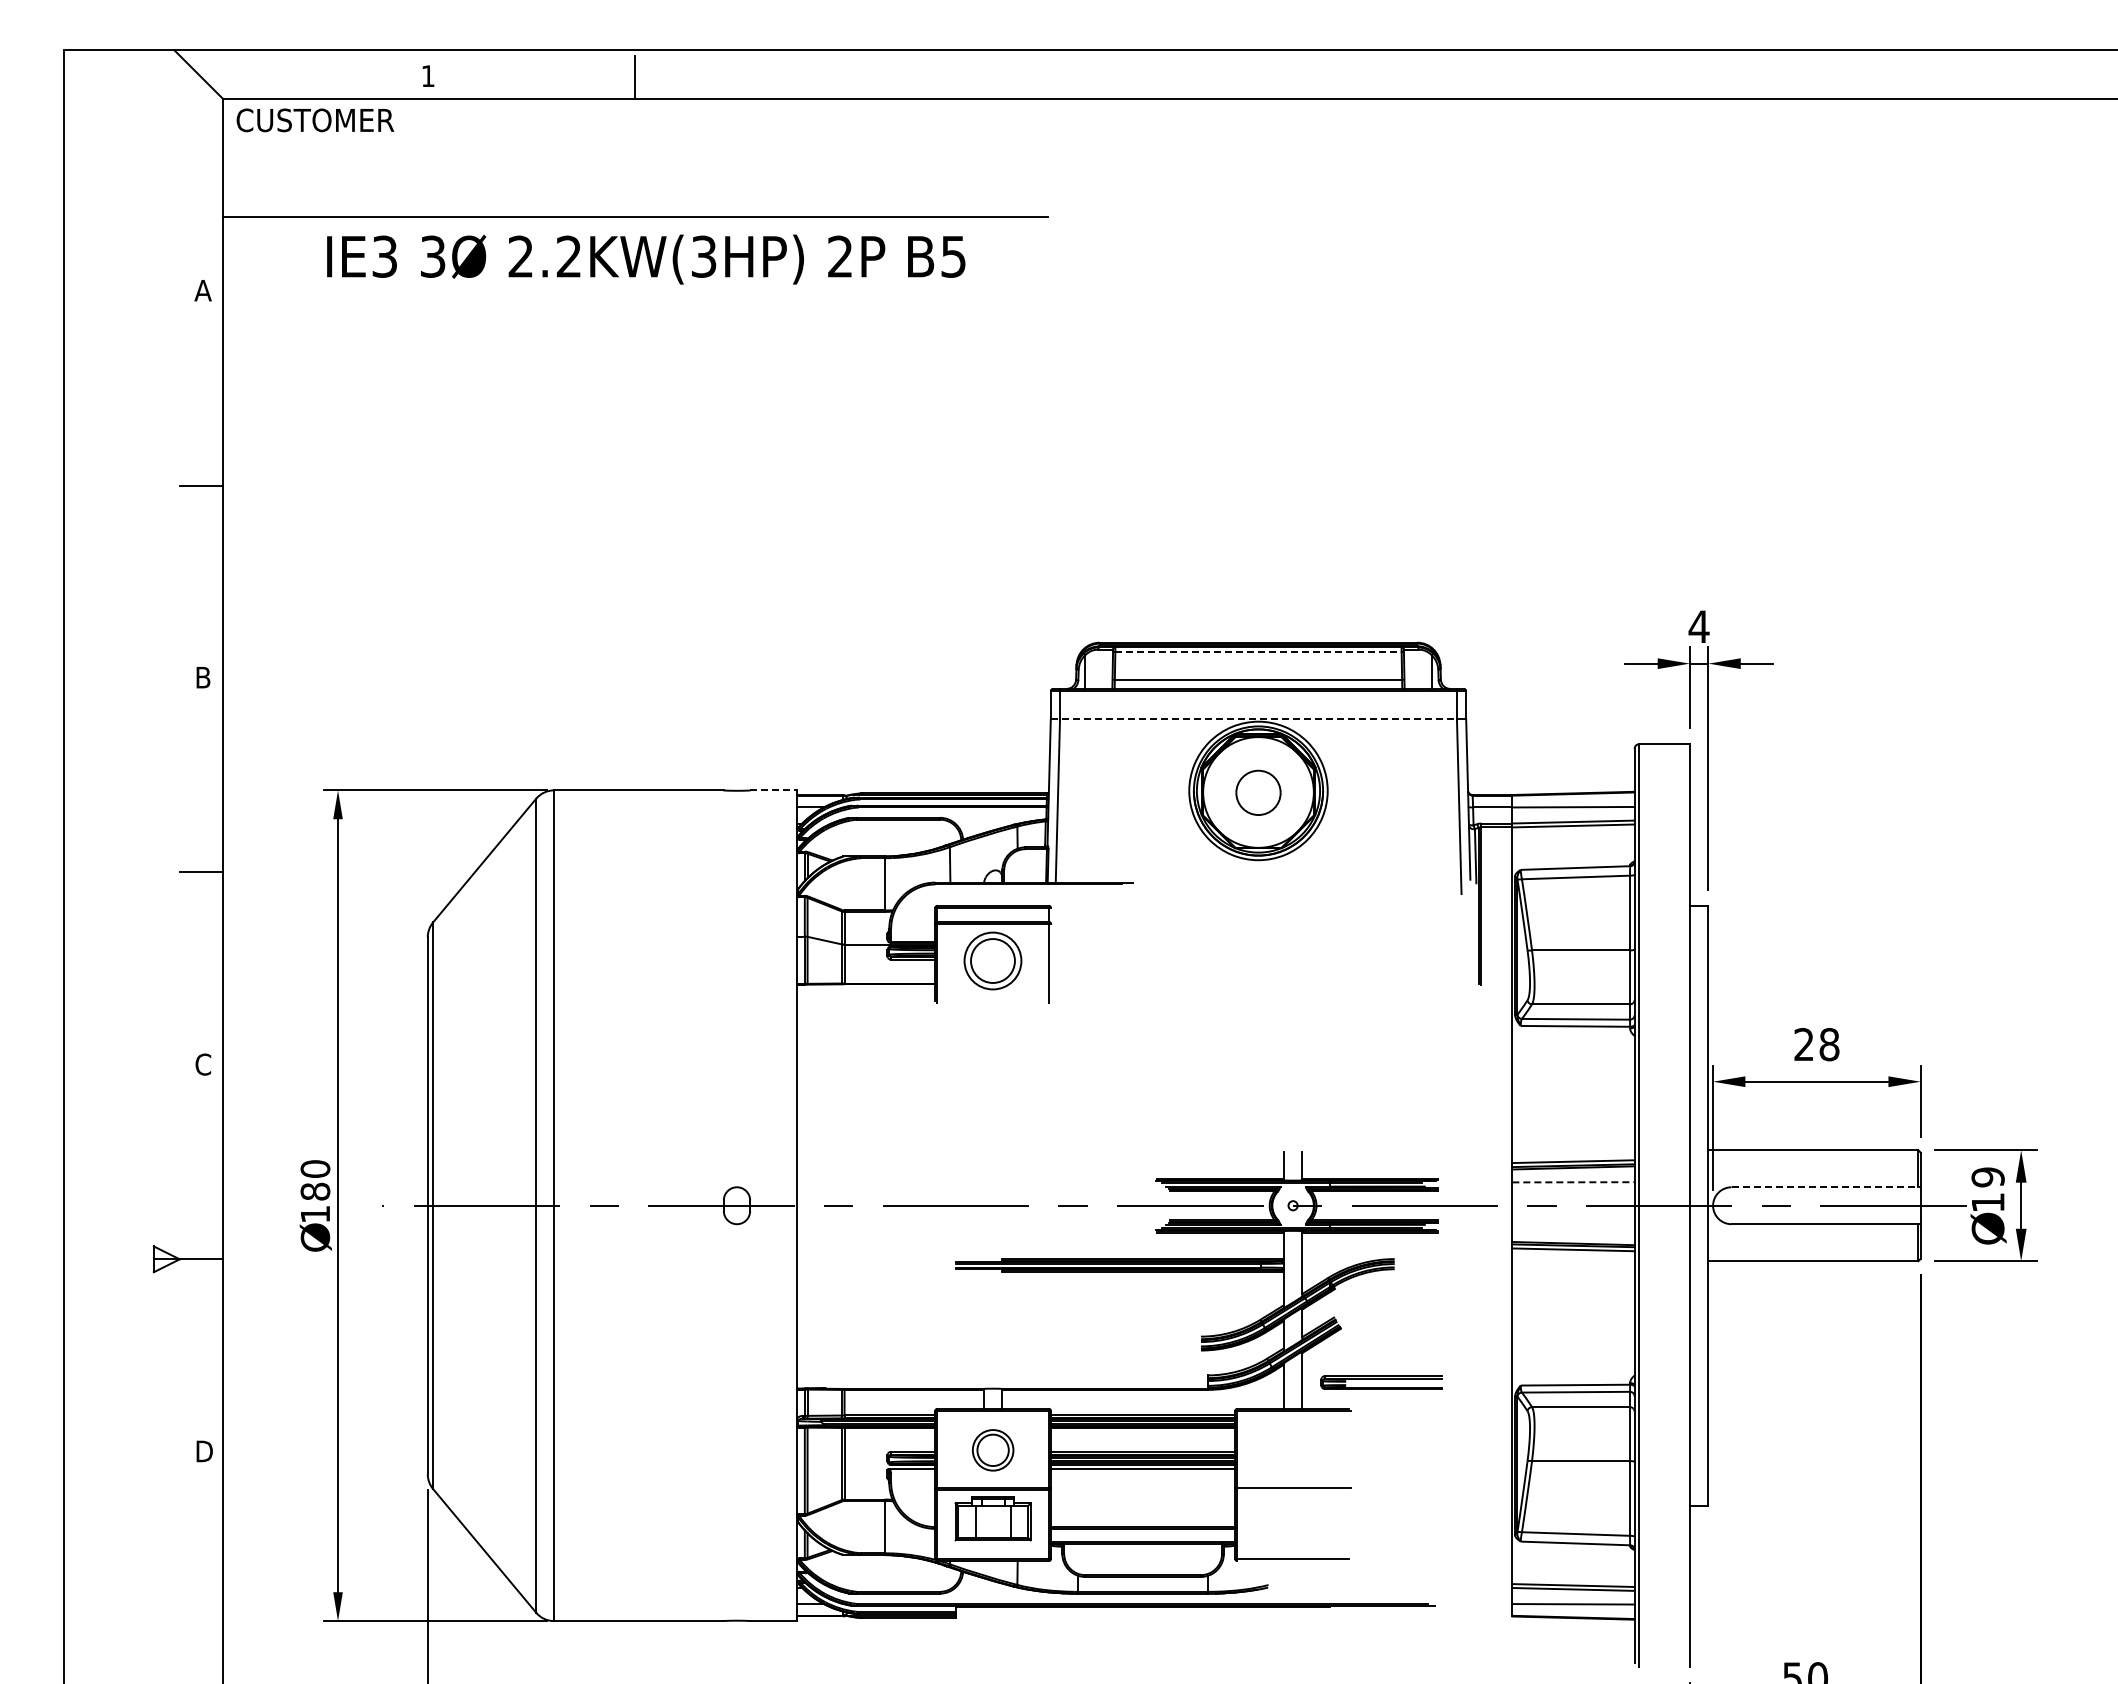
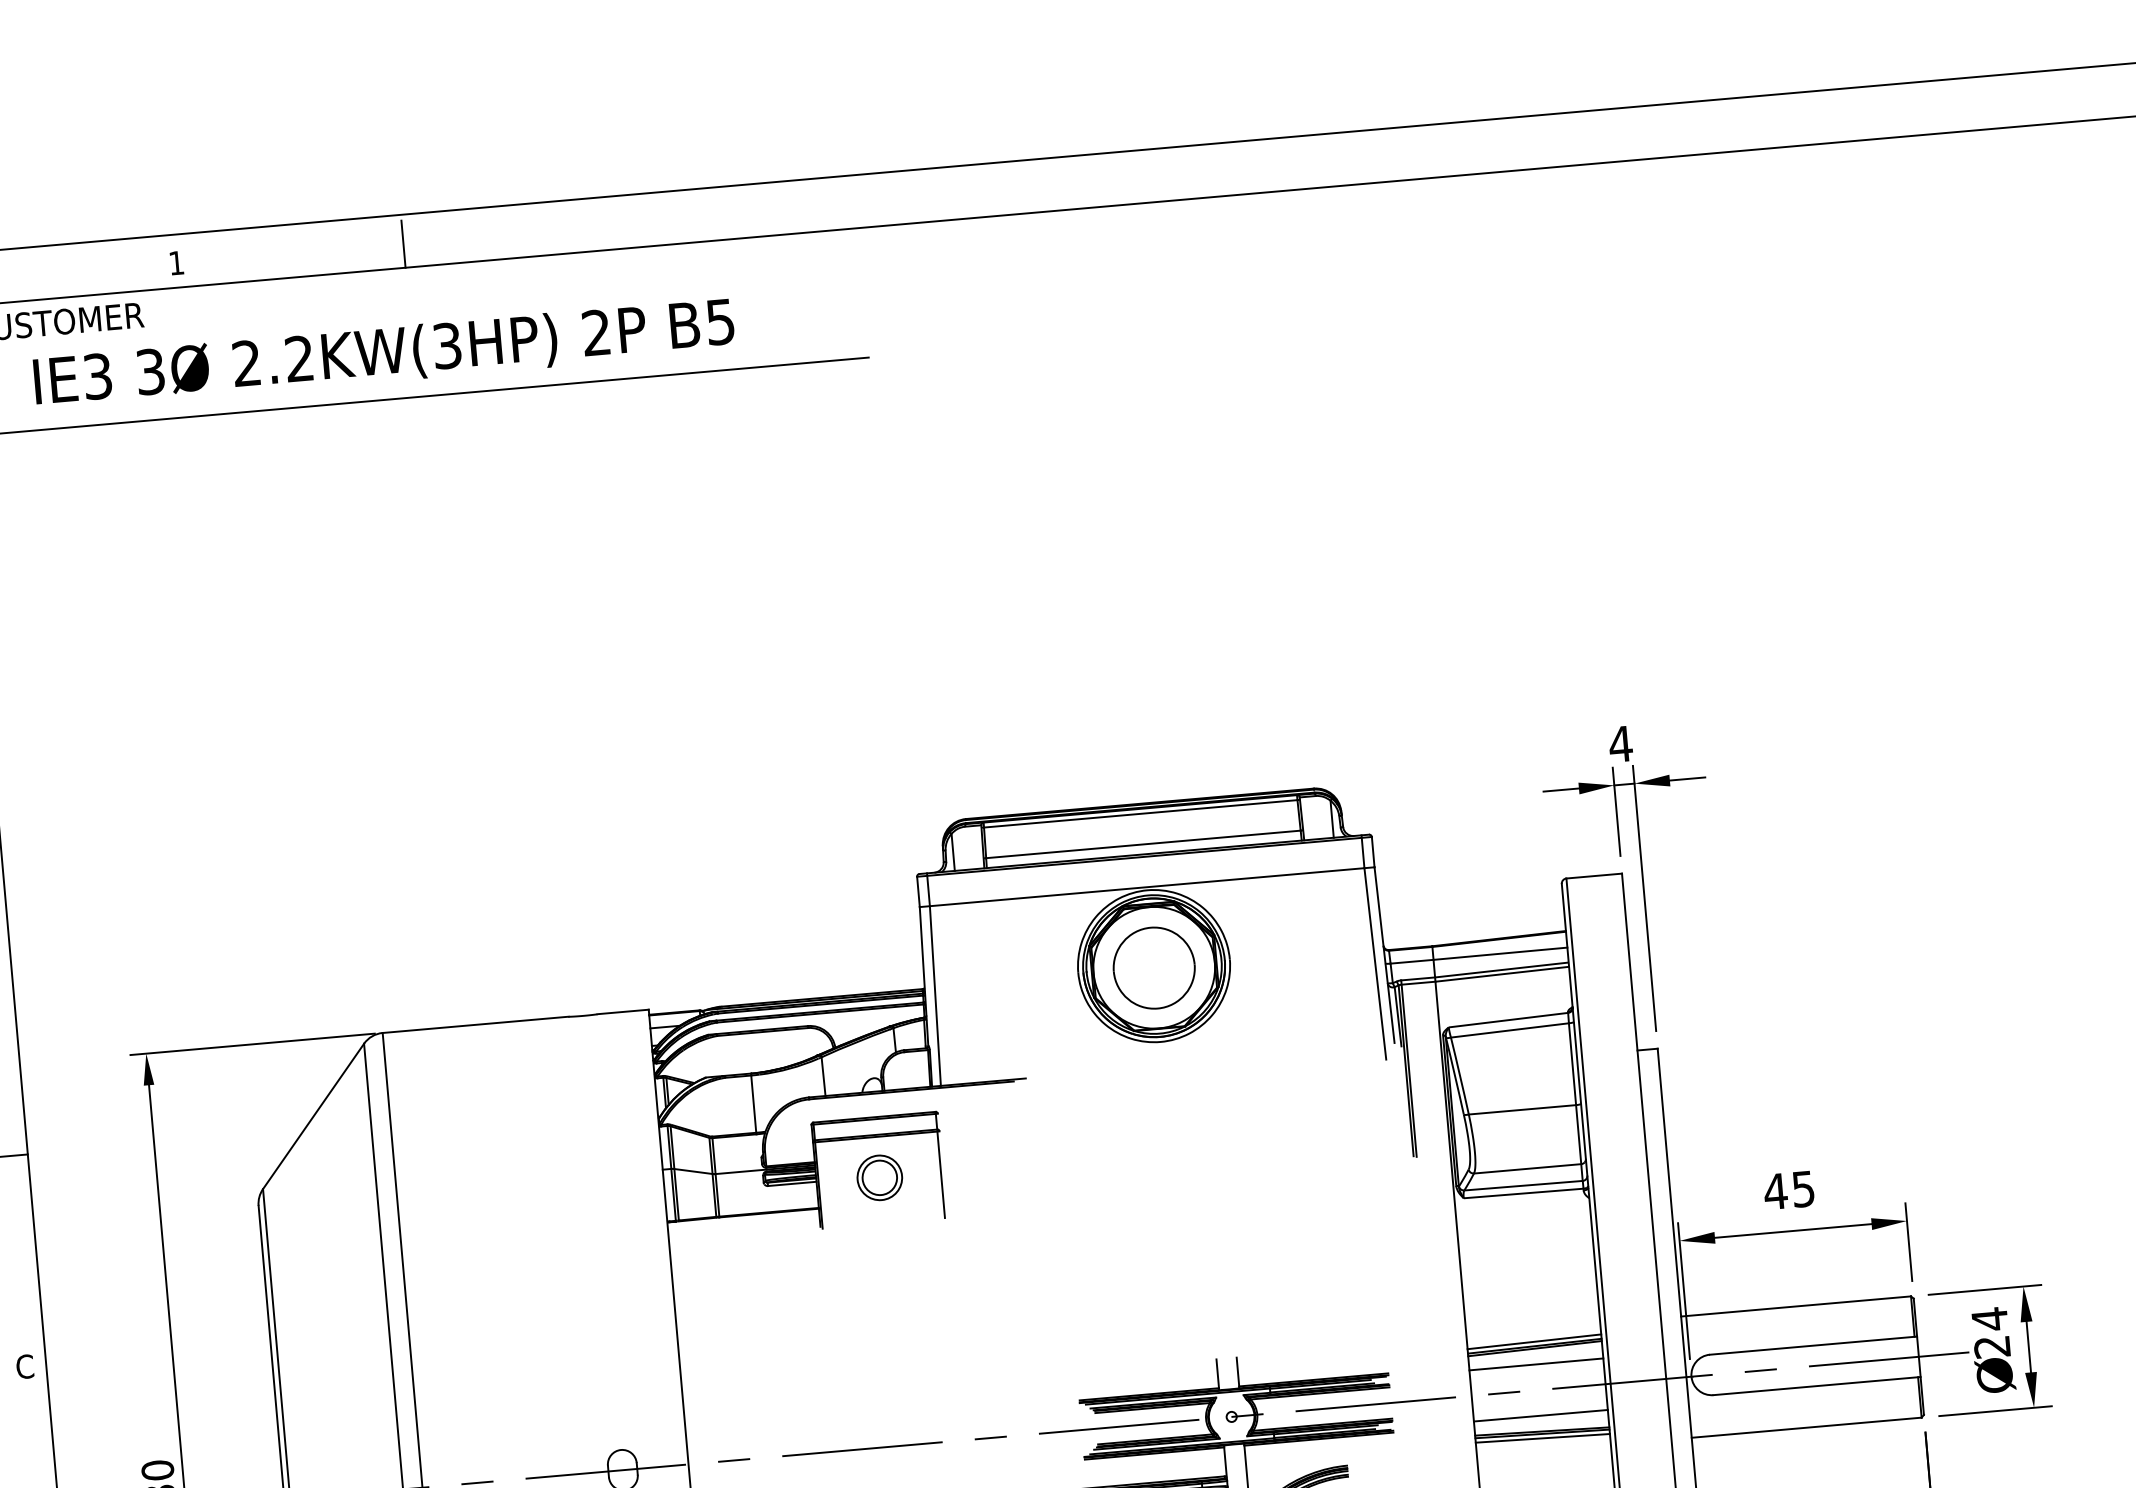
text: (646, 259) -> (384, 354), moved
line: (1259, 651) -> (1141, 813), dashed -> solid
line: (1258, 718) -> (1147, 886), dashed -> solid
line: (774, 790) -> (624, 1011), dashed -> solid
part: (1258, 792) -> (1154, 967), size x1.67
part: (993, 961) -> (880, 1178), size x0.71
text: (1816, 1044) -> (1789, 1190), 28 -> 45
line: (1573, 1182) -> (1536, 1364), dashed -> solid
line: (1826, 1187) -> (1813, 1345), dashed -> solid
text: (1987, 1189) -> (1990, 1332), 19 -> 24
line: (1573, 1229) -> (1540, 1416), added

